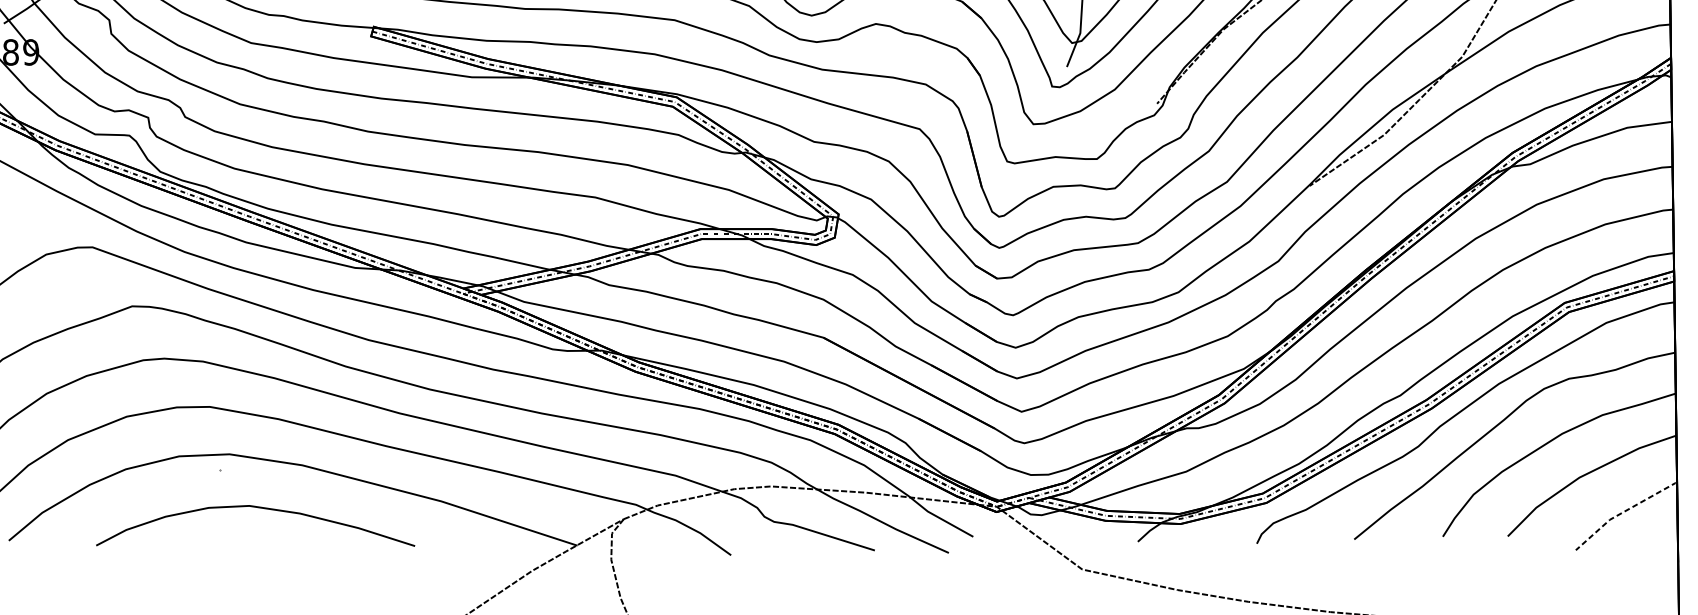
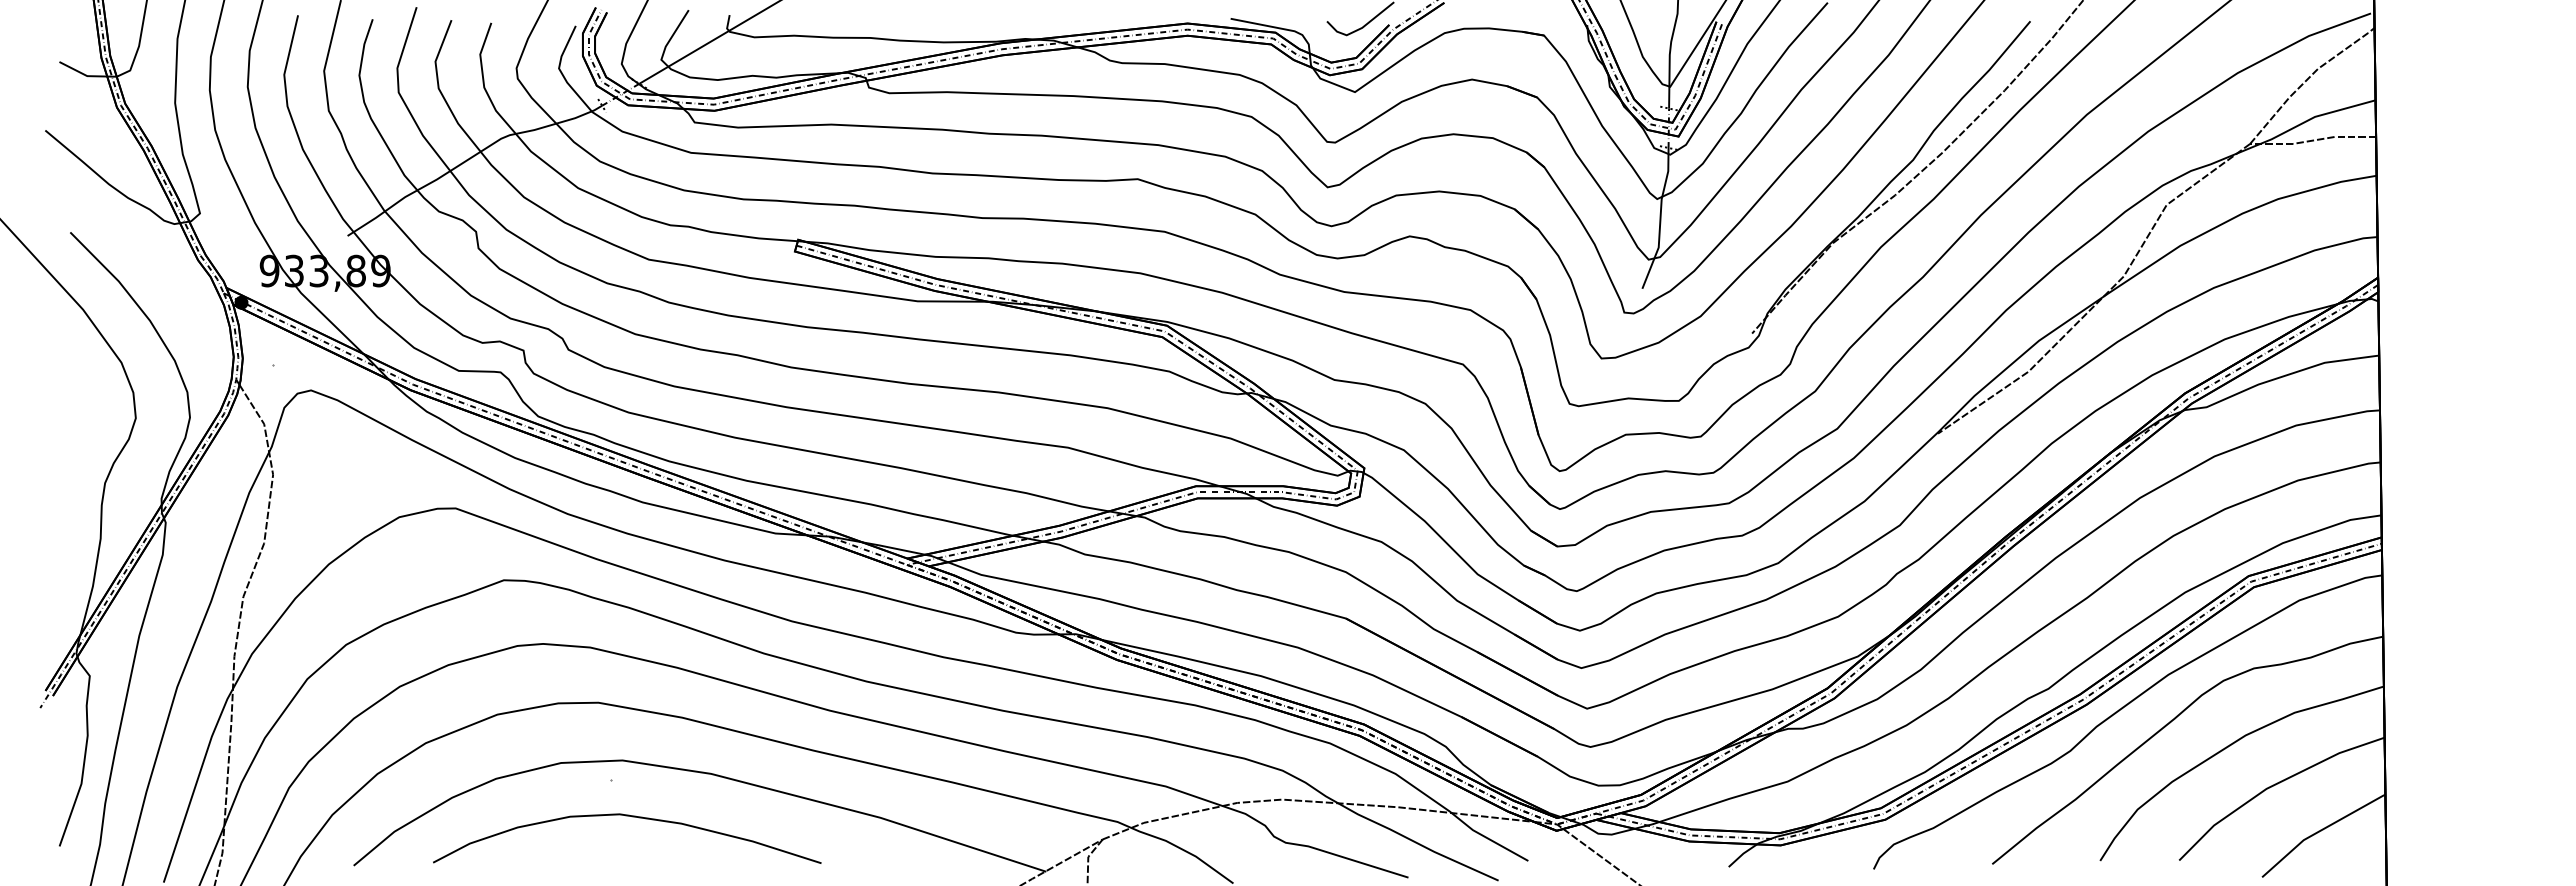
curve: (259, 508) -> (632, 817), moved
line: (1623, 511) -> (2320, 830), dashed -> solid

